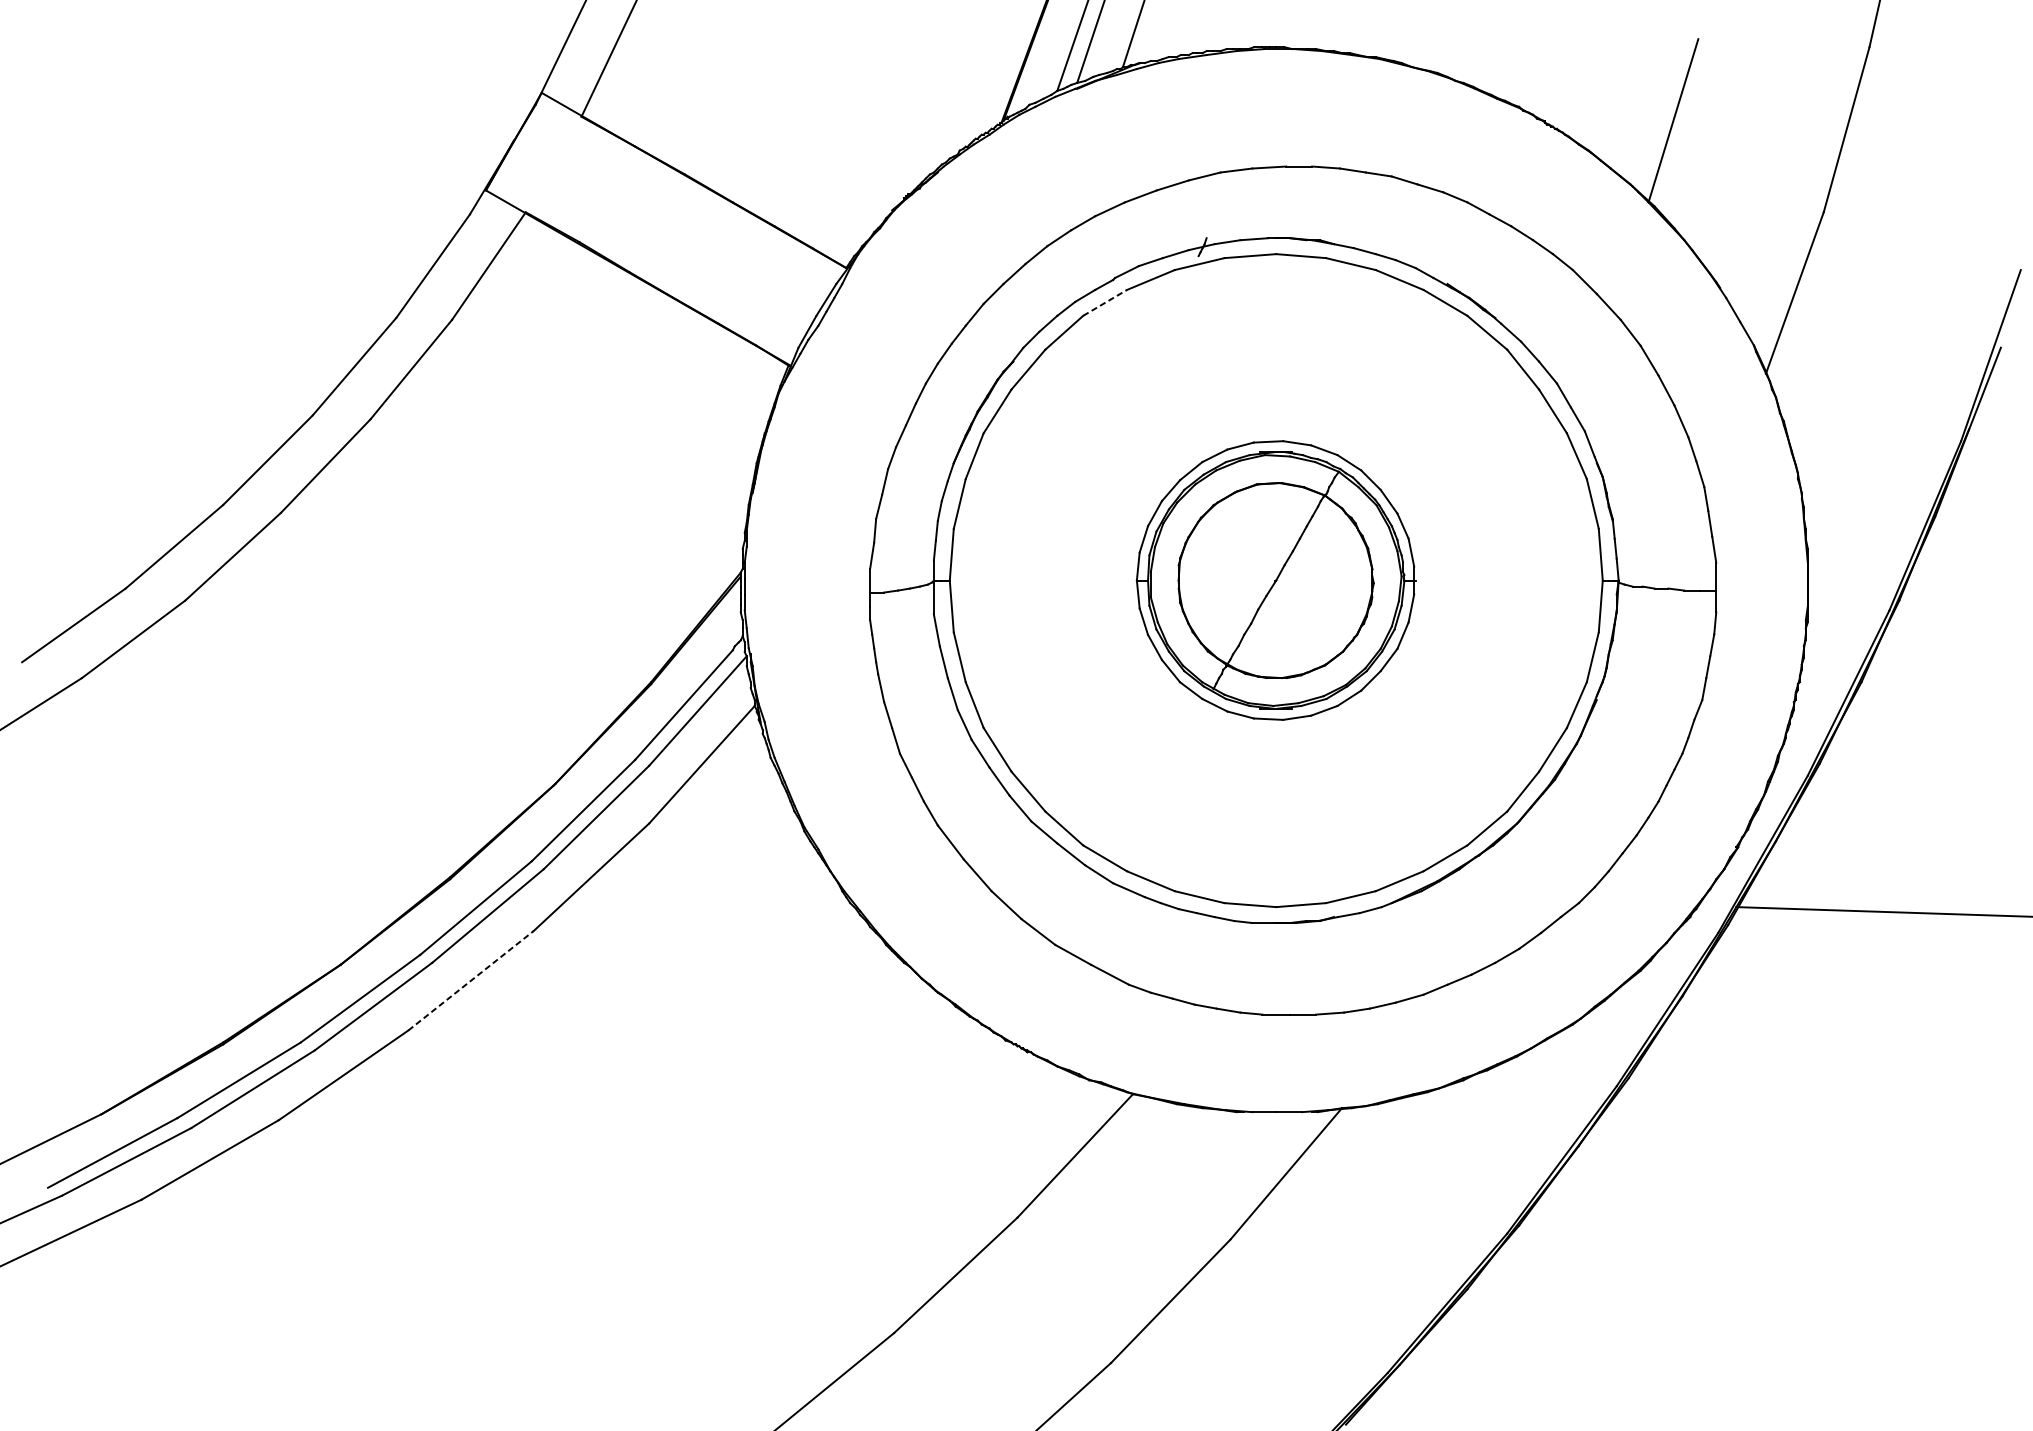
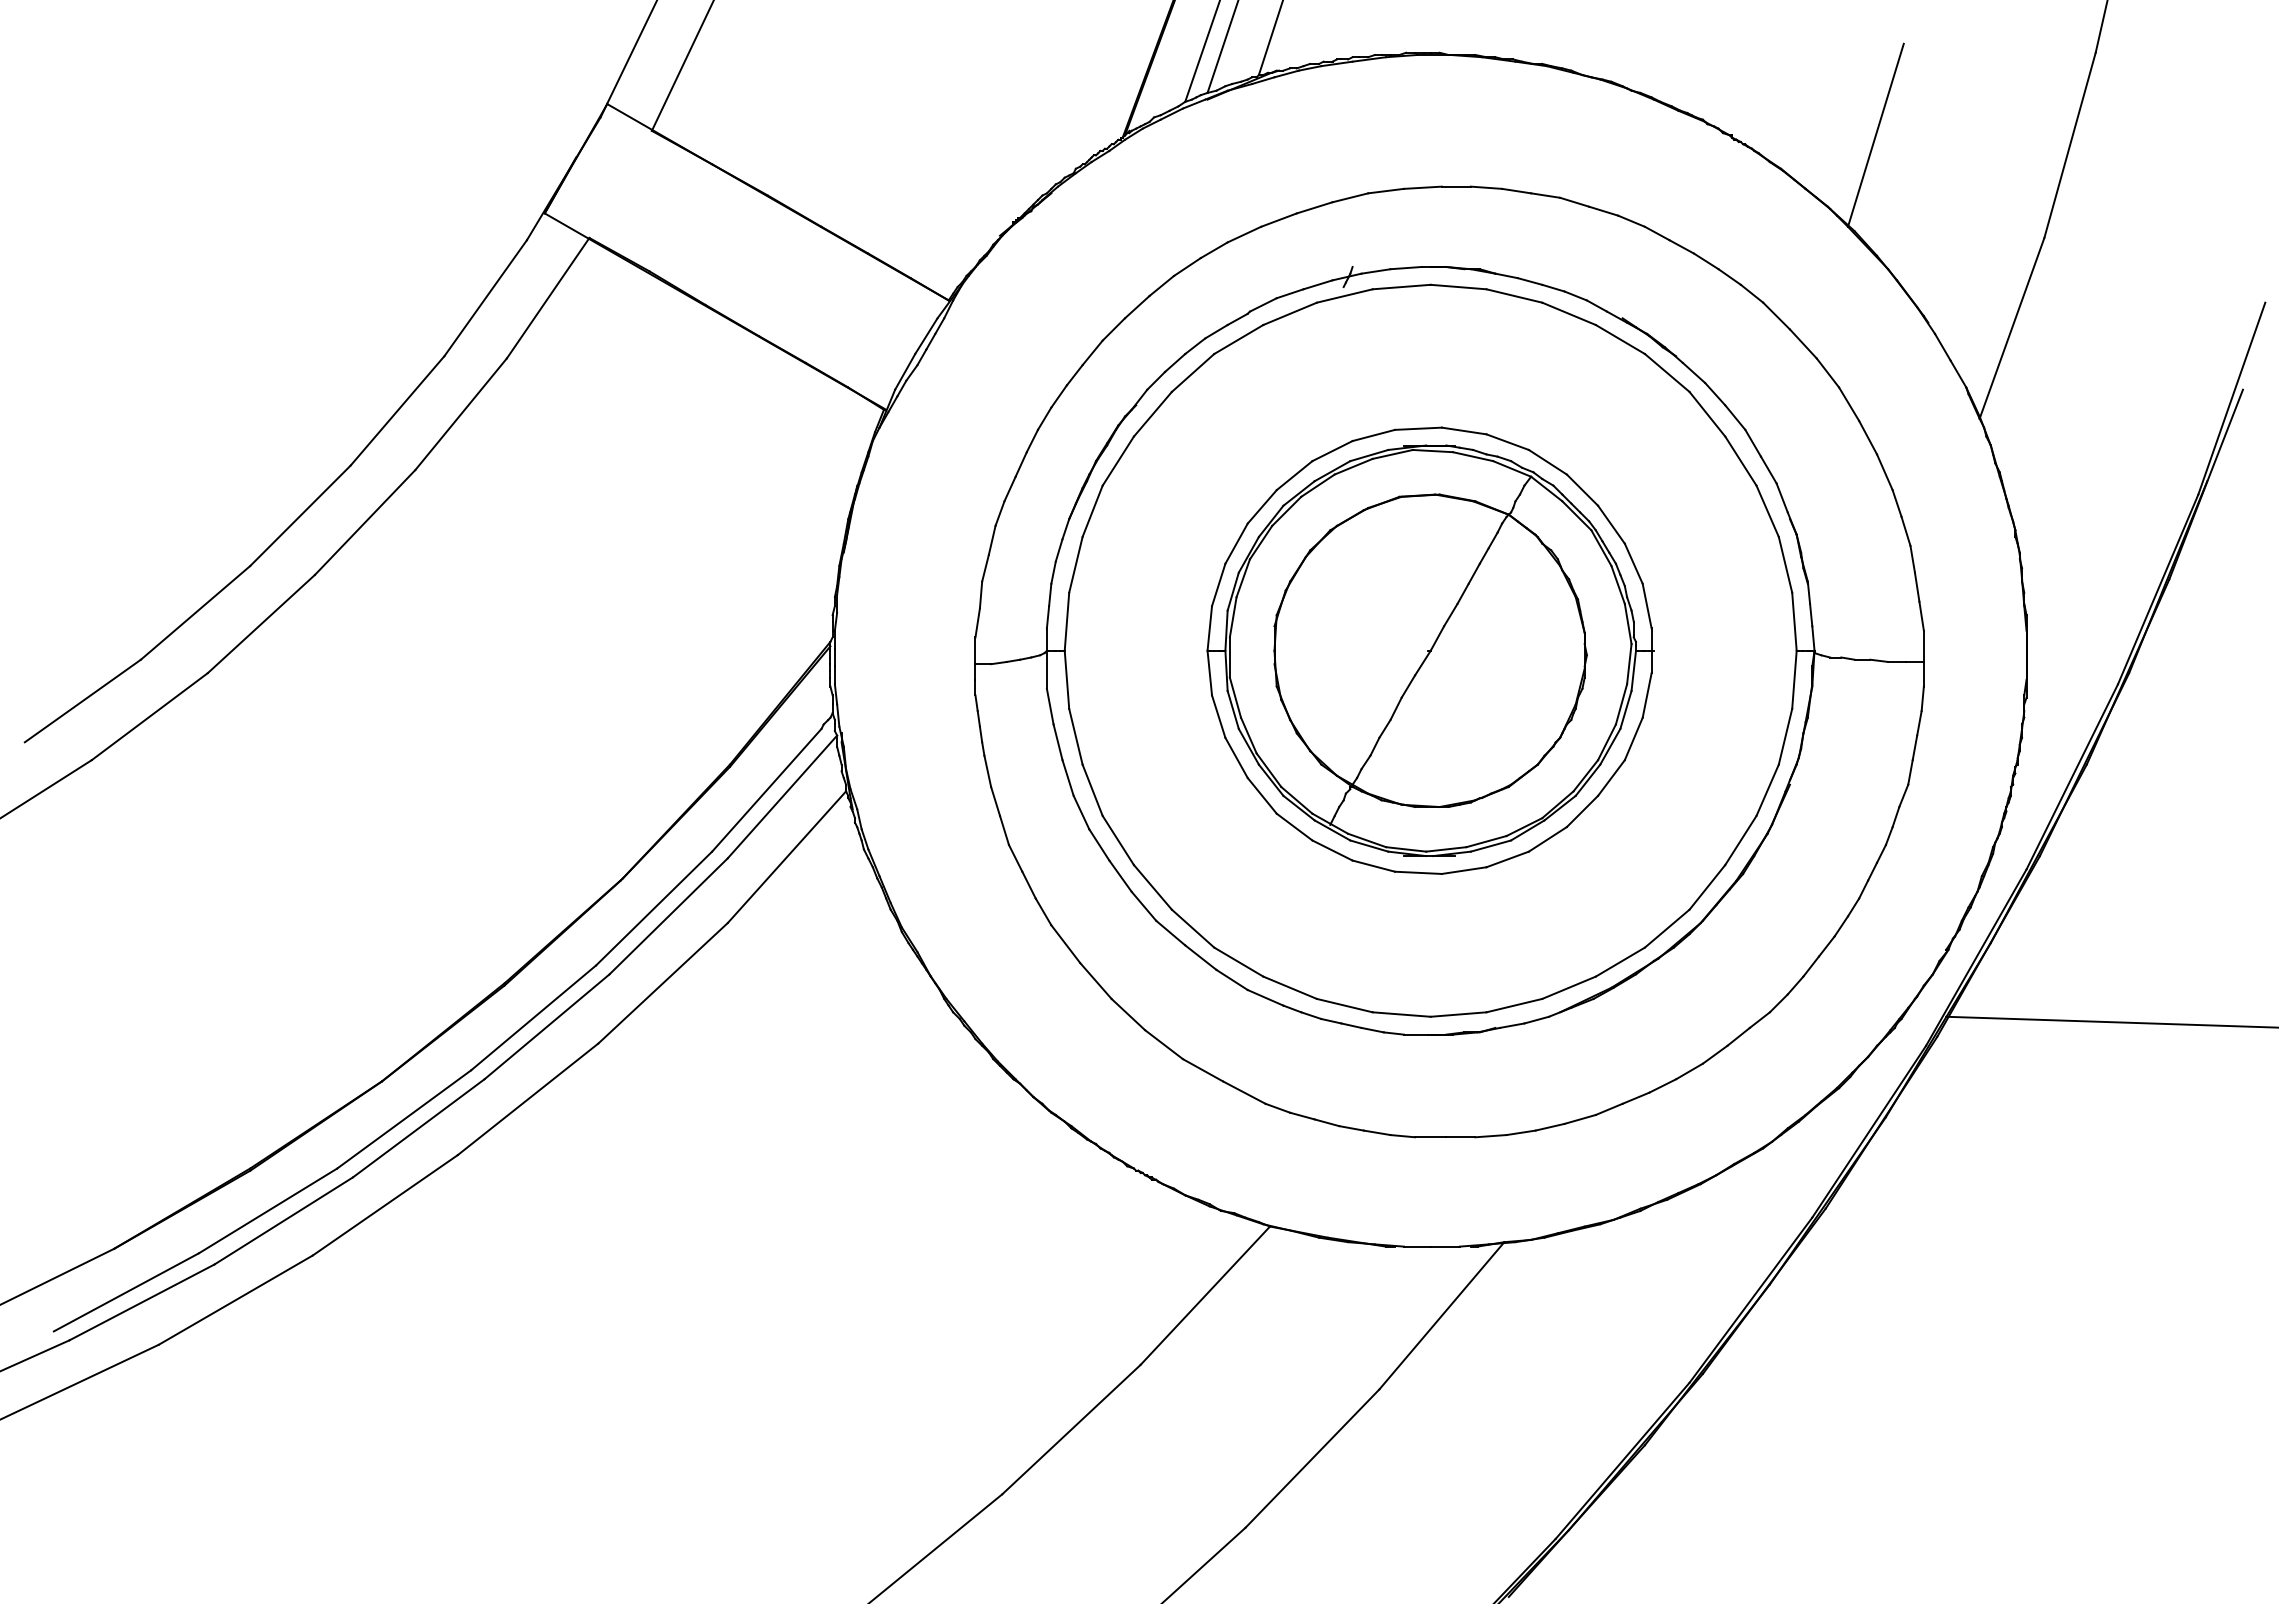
line: (1104, 302) -> (1238, 339), dashed -> solid
part: (1276, 580) -> (1430, 650), size x1.43
line: (471, 980) -> (528, 1099), dashed -> solid

